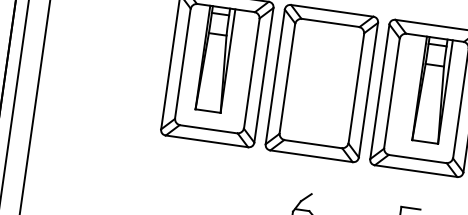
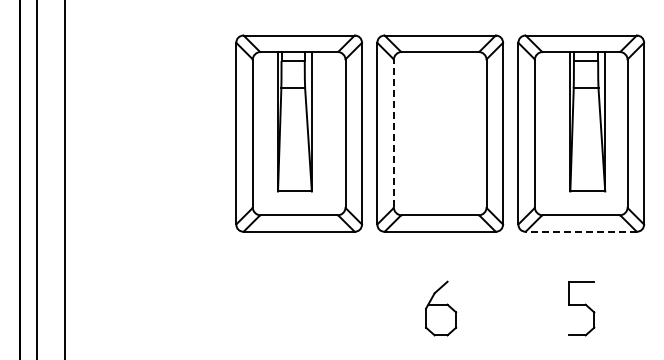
line: (287, 78) -> (393, 133), solid -> dashed
line: (415, 170) -> (580, 231), solid -> dashed

